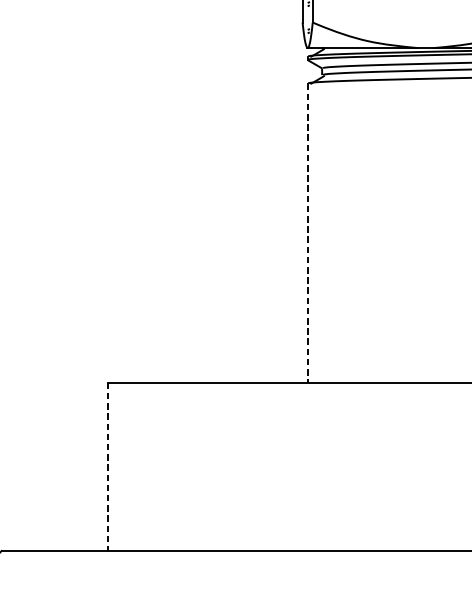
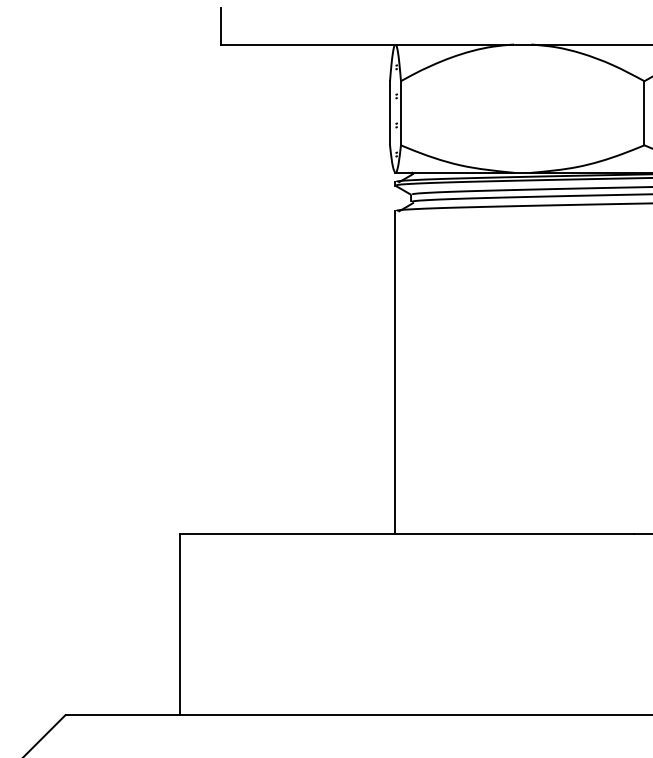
line: (307, 233) -> (395, 372), dashed -> solid
line: (108, 466) -> (180, 624), dashed -> solid

